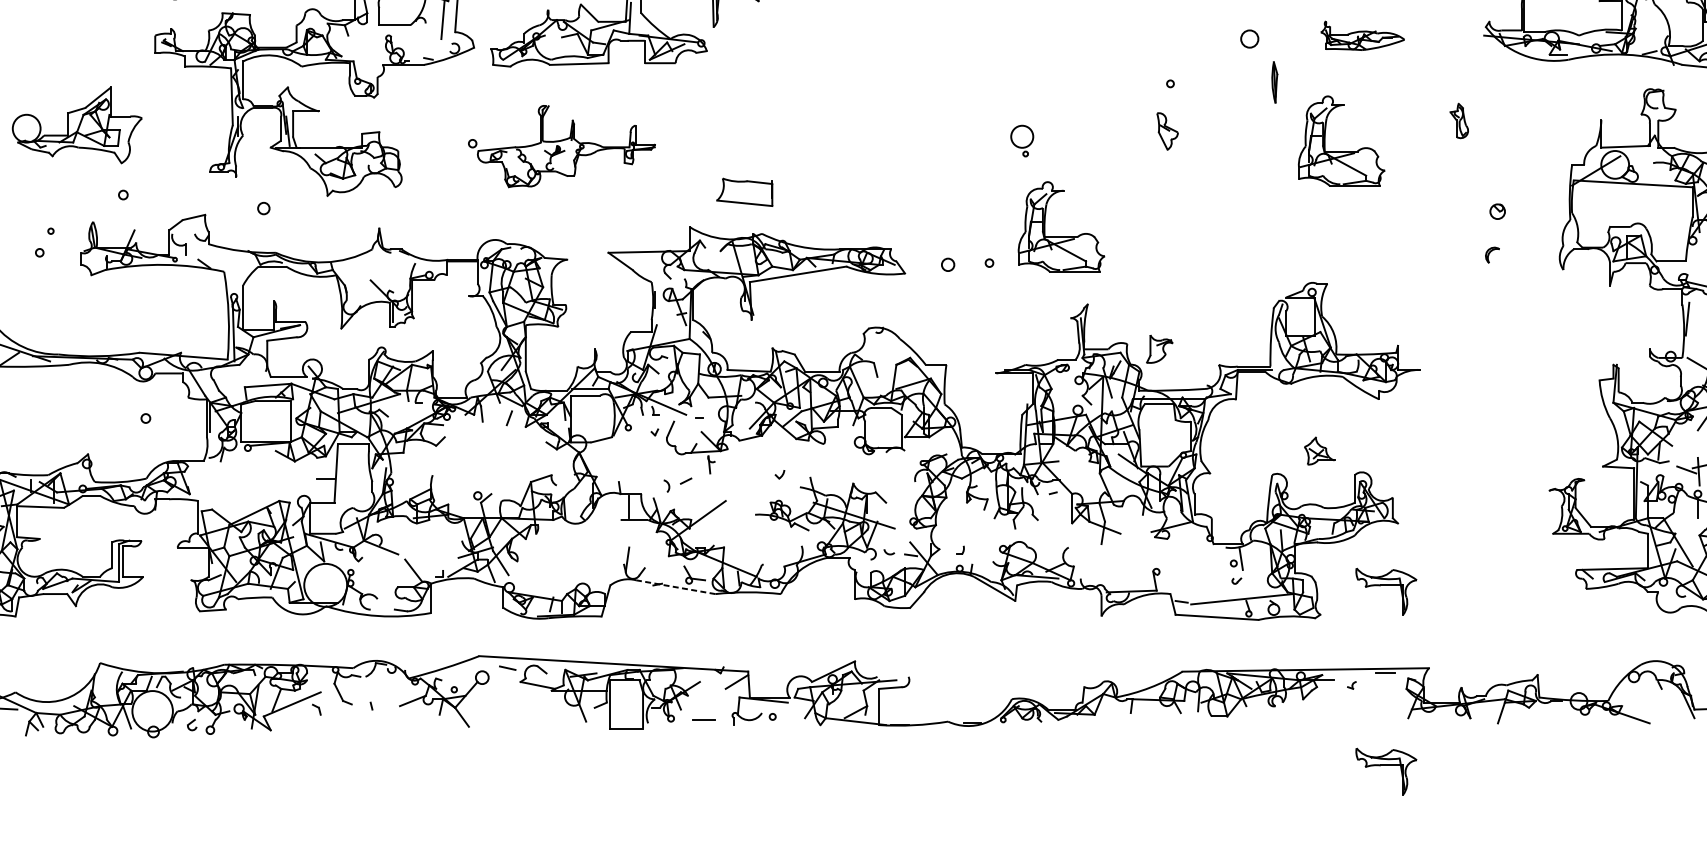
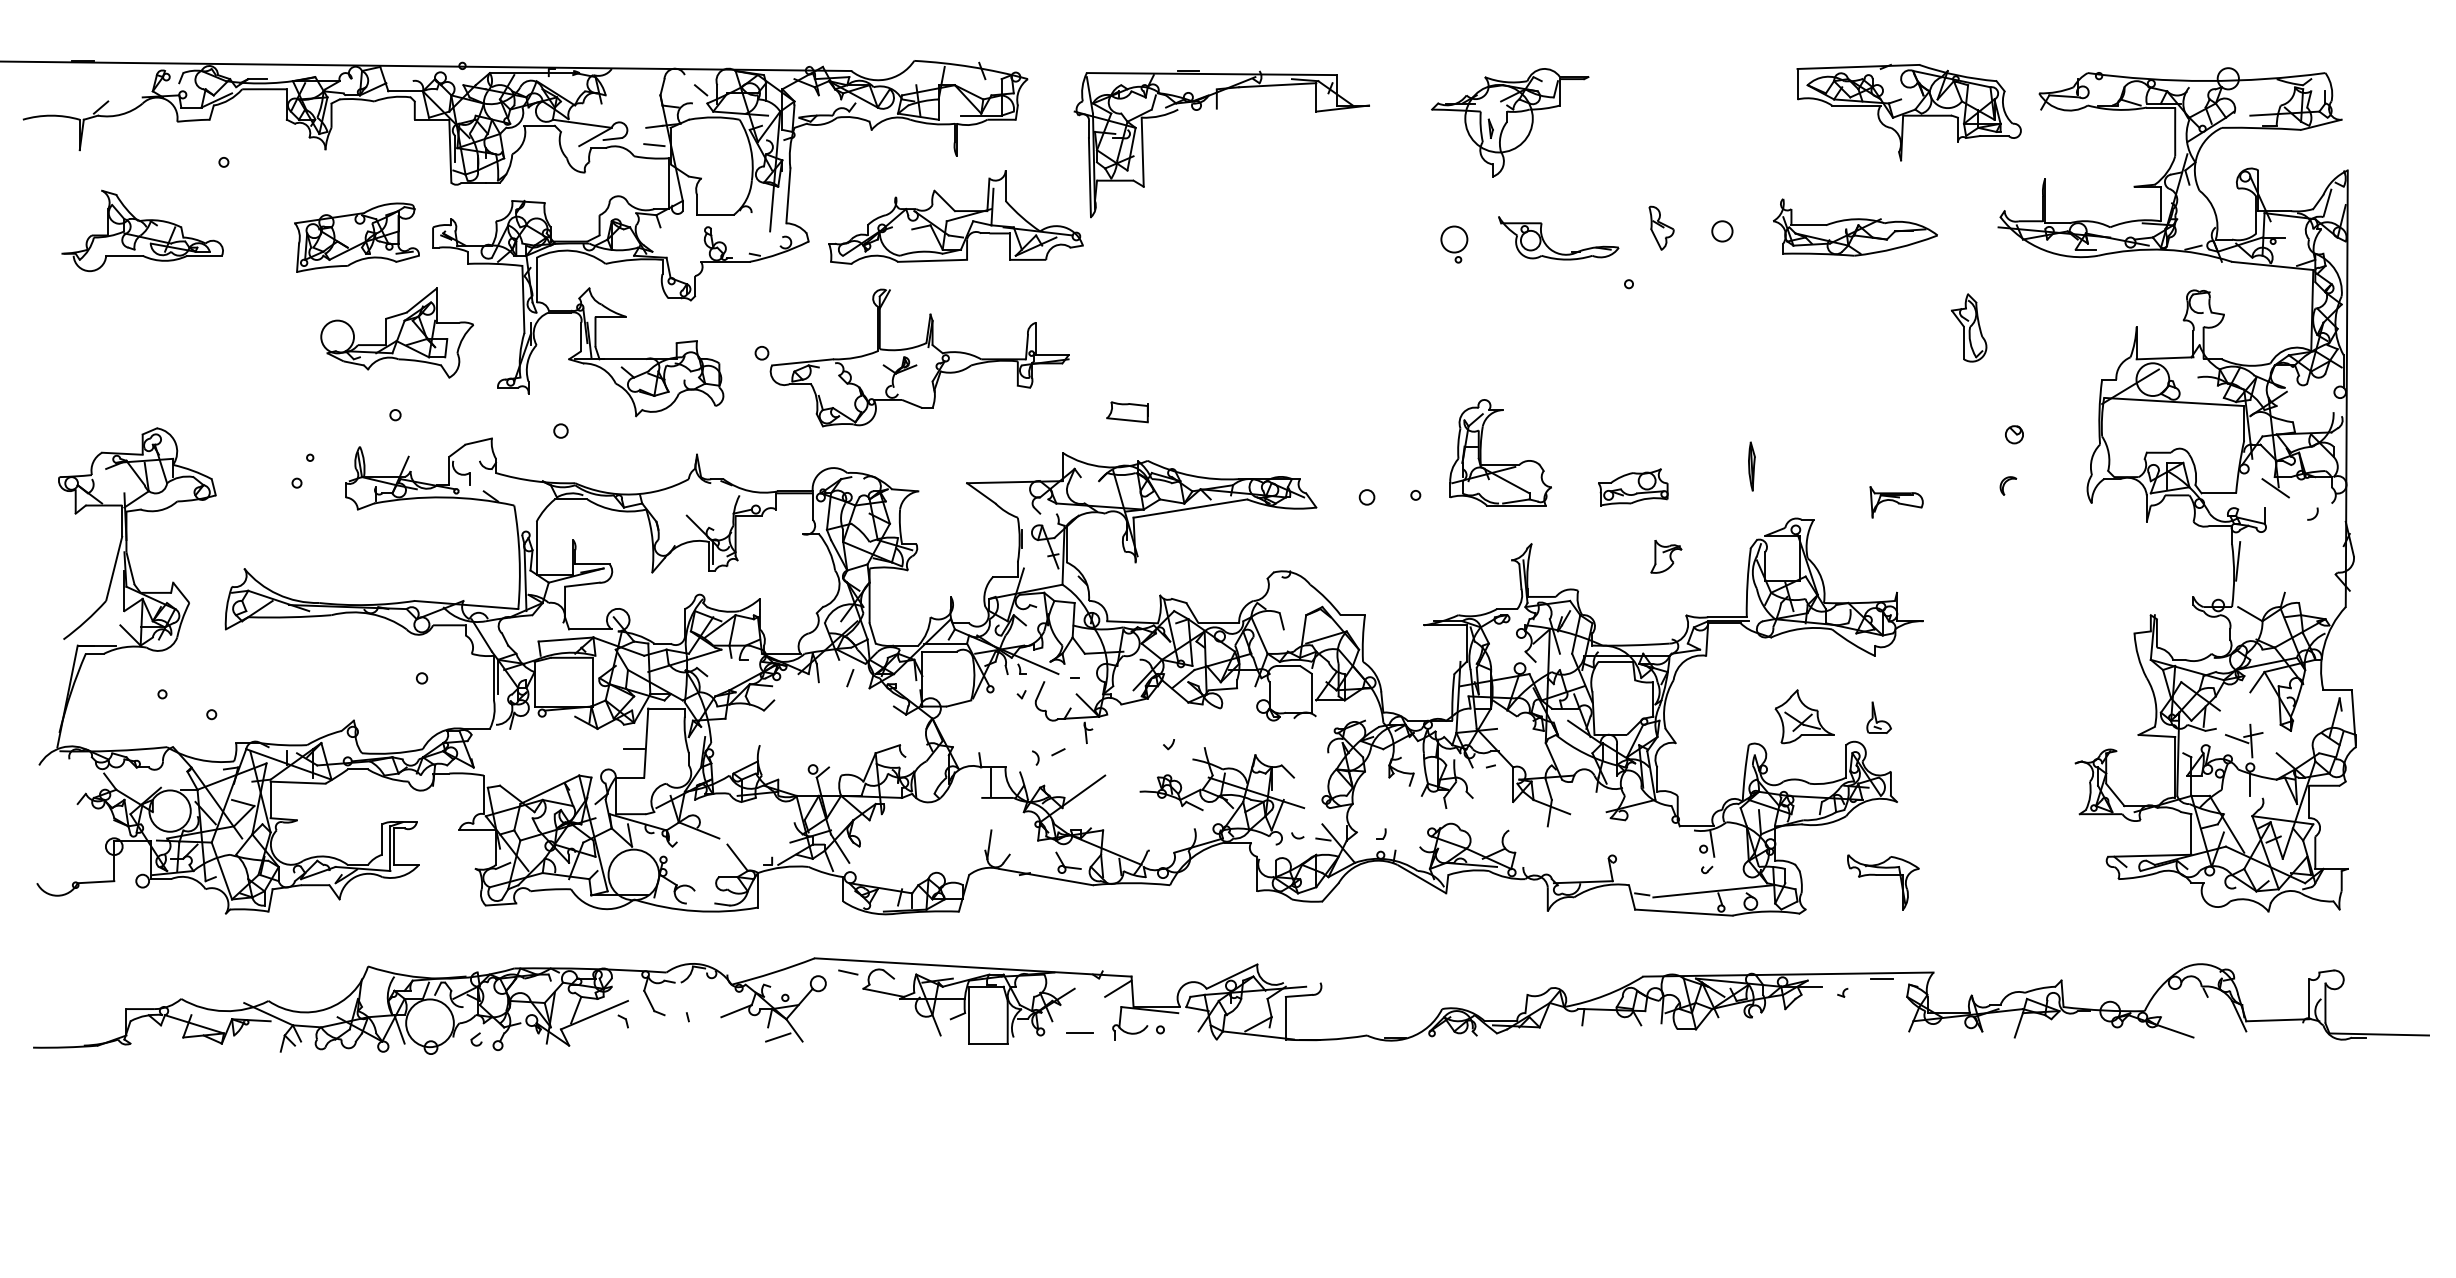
part: (1362, 35) -> (1855, 227), size x1.67
part: (90, 44) -> (356, 237), added
part: (1104, 53) -> (1551, 248), added
part: (1274, 82) -> (1751, 466), moved
part: (1459, 120) -> (1969, 327), size x1.67
part: (77, 124) -> (397, 332), moved
part: (1167, 130) -> (1661, 227), moved
part: (1022, 141) -> (1454, 244), moved
part: (561, 146) -> (911, 357), size x1.43
part: (1341, 151) -> (1830, 363), removed
part: (744, 192) -> (1127, 412), size x0.62
part: (1174, 256) -> (1633, 487), added
part: (1397, 269) -> (1896, 502), added
part: (1159, 348) -> (1666, 556), moved
part: (1319, 450) -> (1804, 716), size x1.67
part: (1382, 451) -> (1878, 717), added
line: (675, 587) -> (1045, 877), dashed -> solid
line: (448, 723) -> (778, 1037), added
part: (1386, 765) -> (1883, 1087), removed

